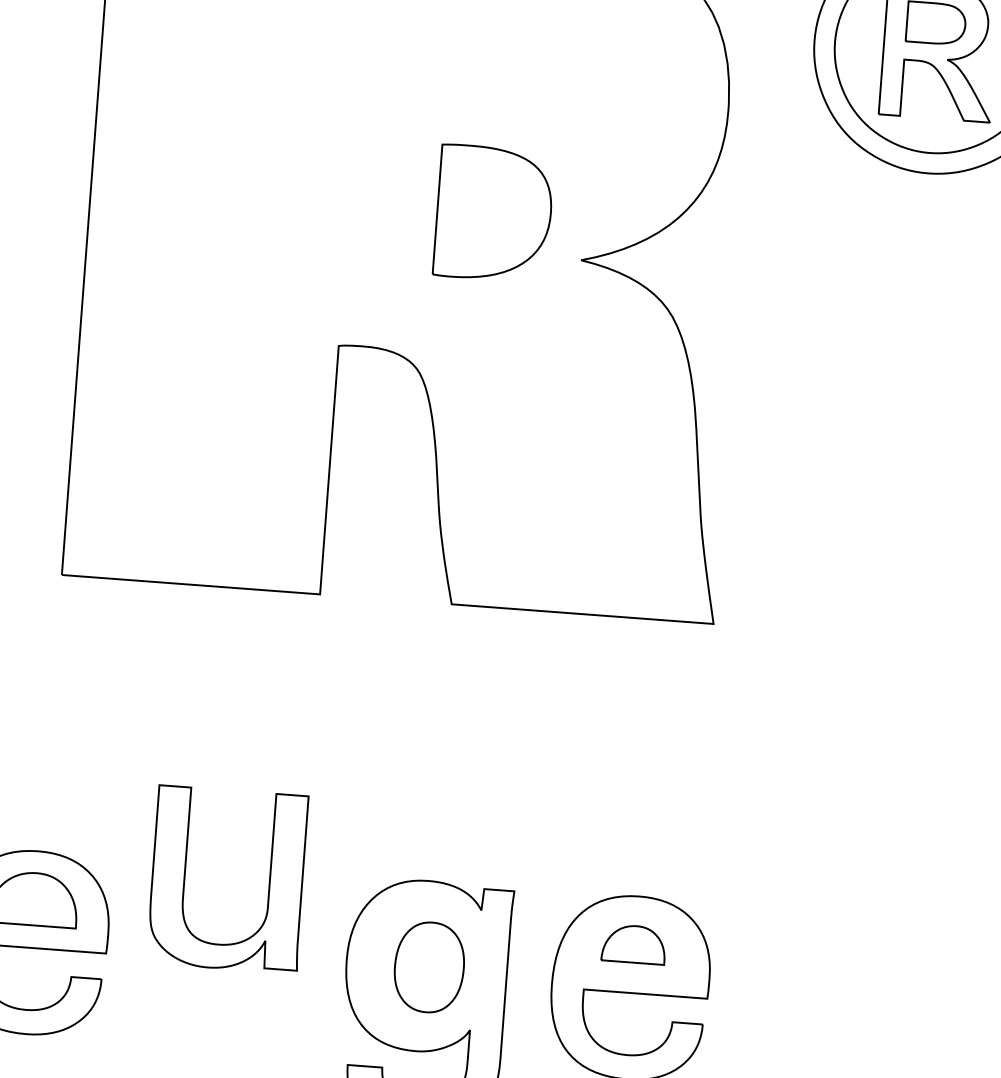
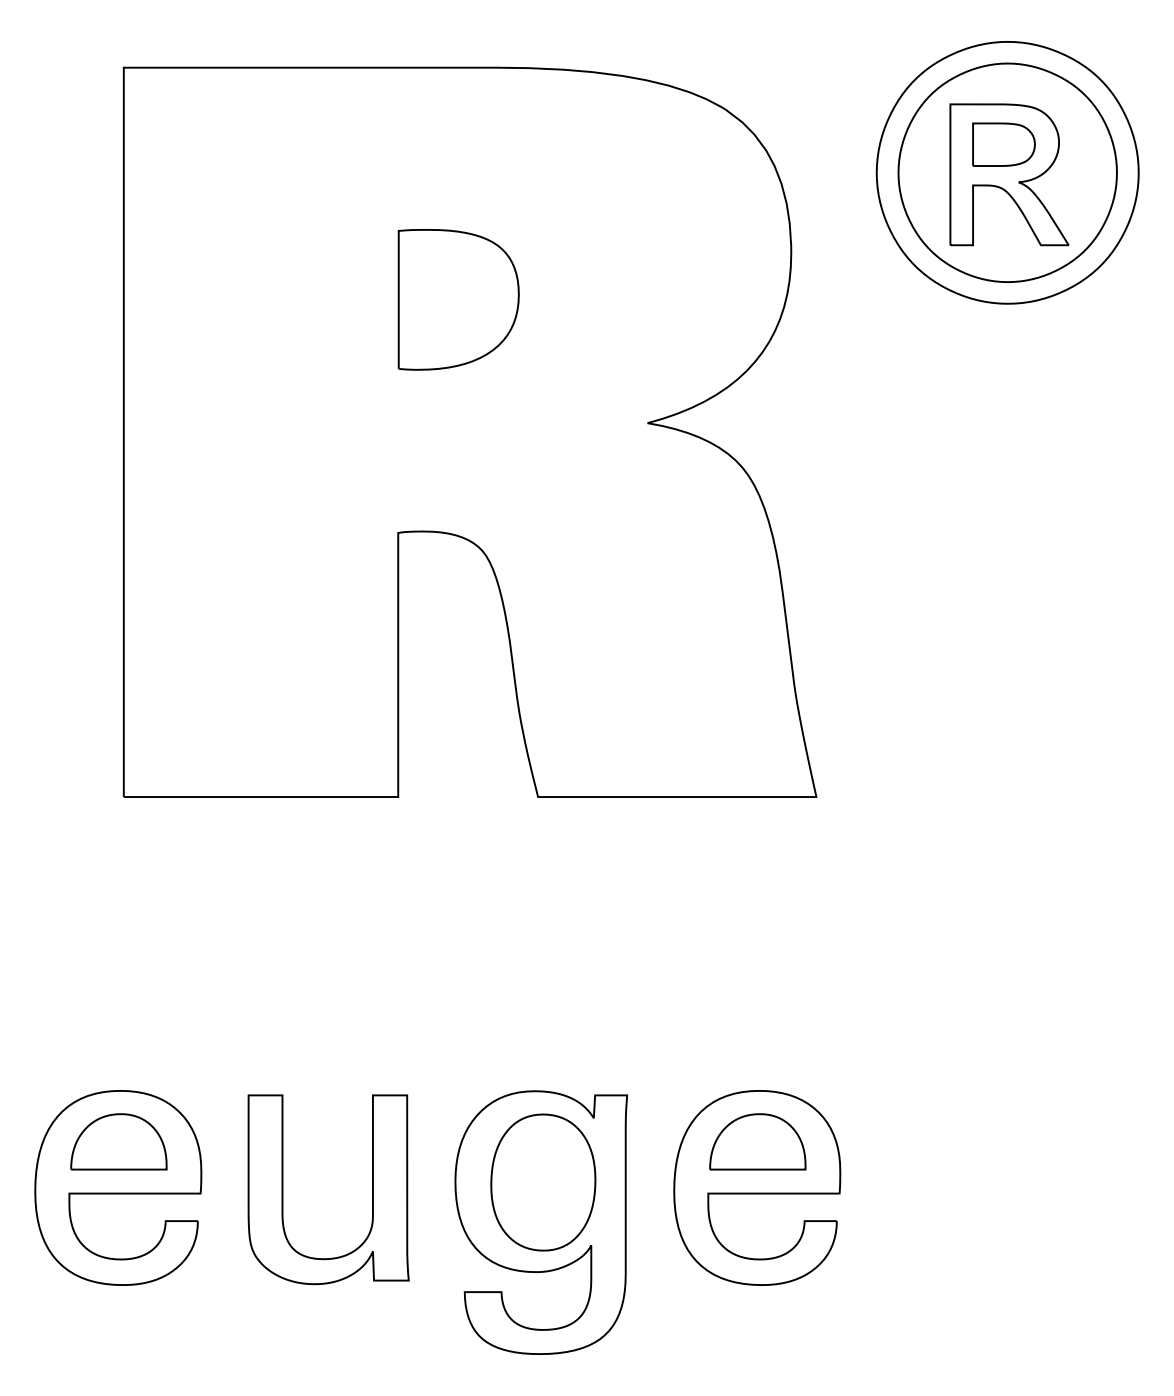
part: (493, 213) -> (458, 299), moved
part: (269, 882) -> (372, 1189), moved
part: (633, 943) -> (757, 1141), size x1.43
part: (429, 967) -> (543, 1182), size x1.43

